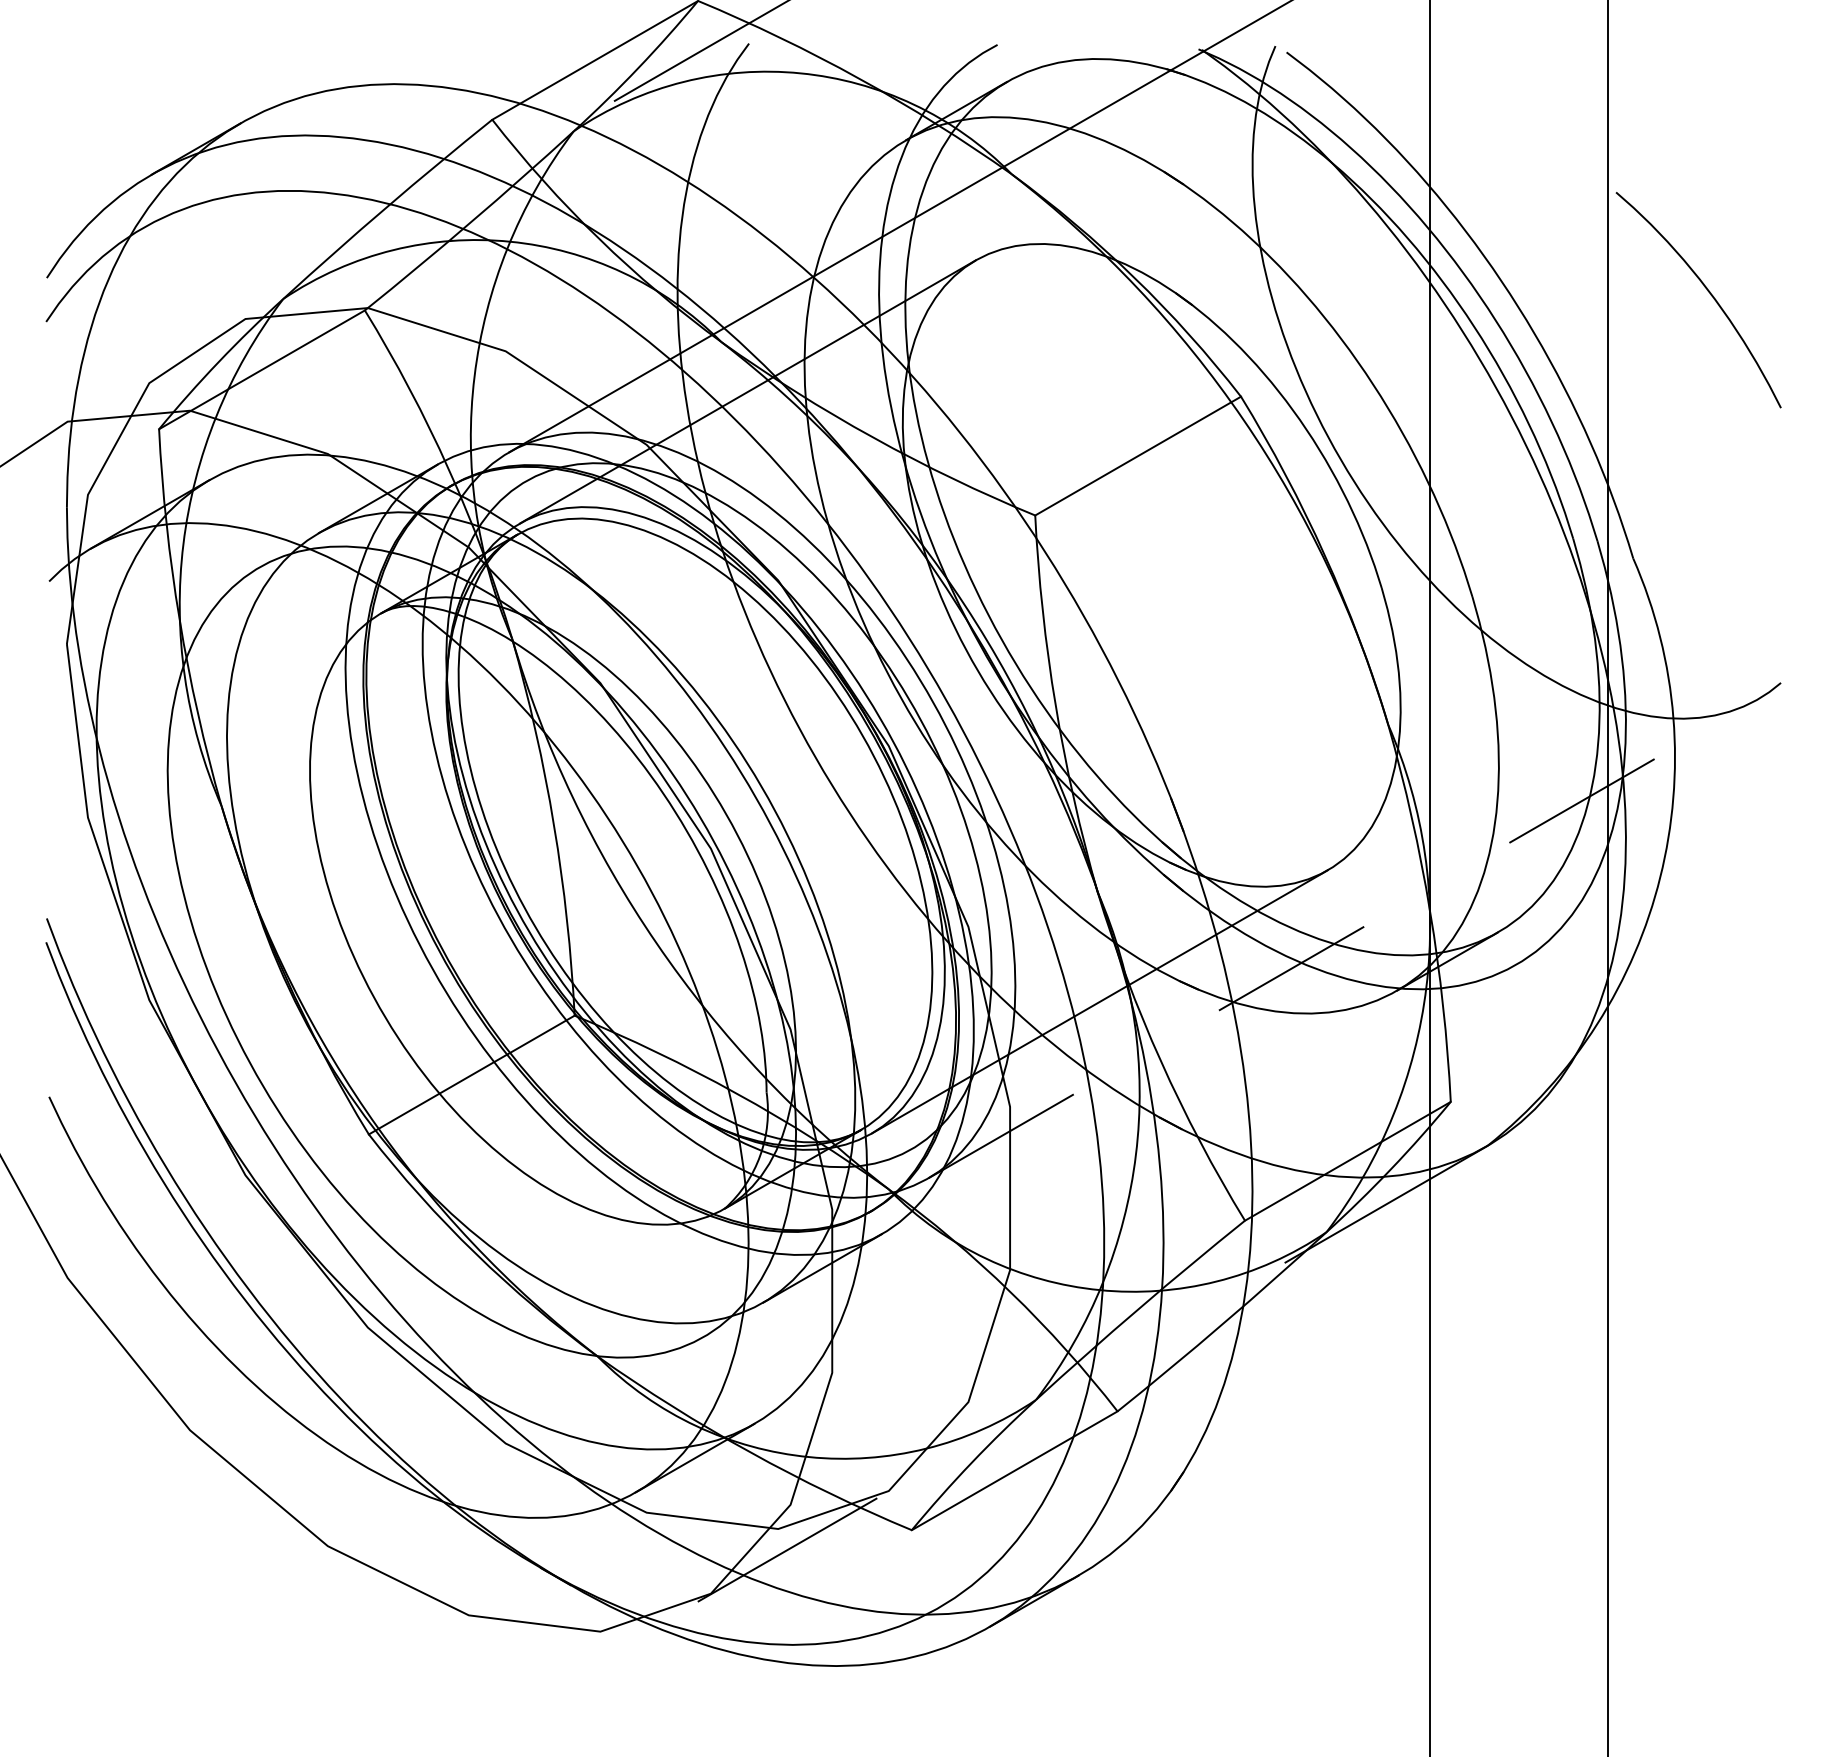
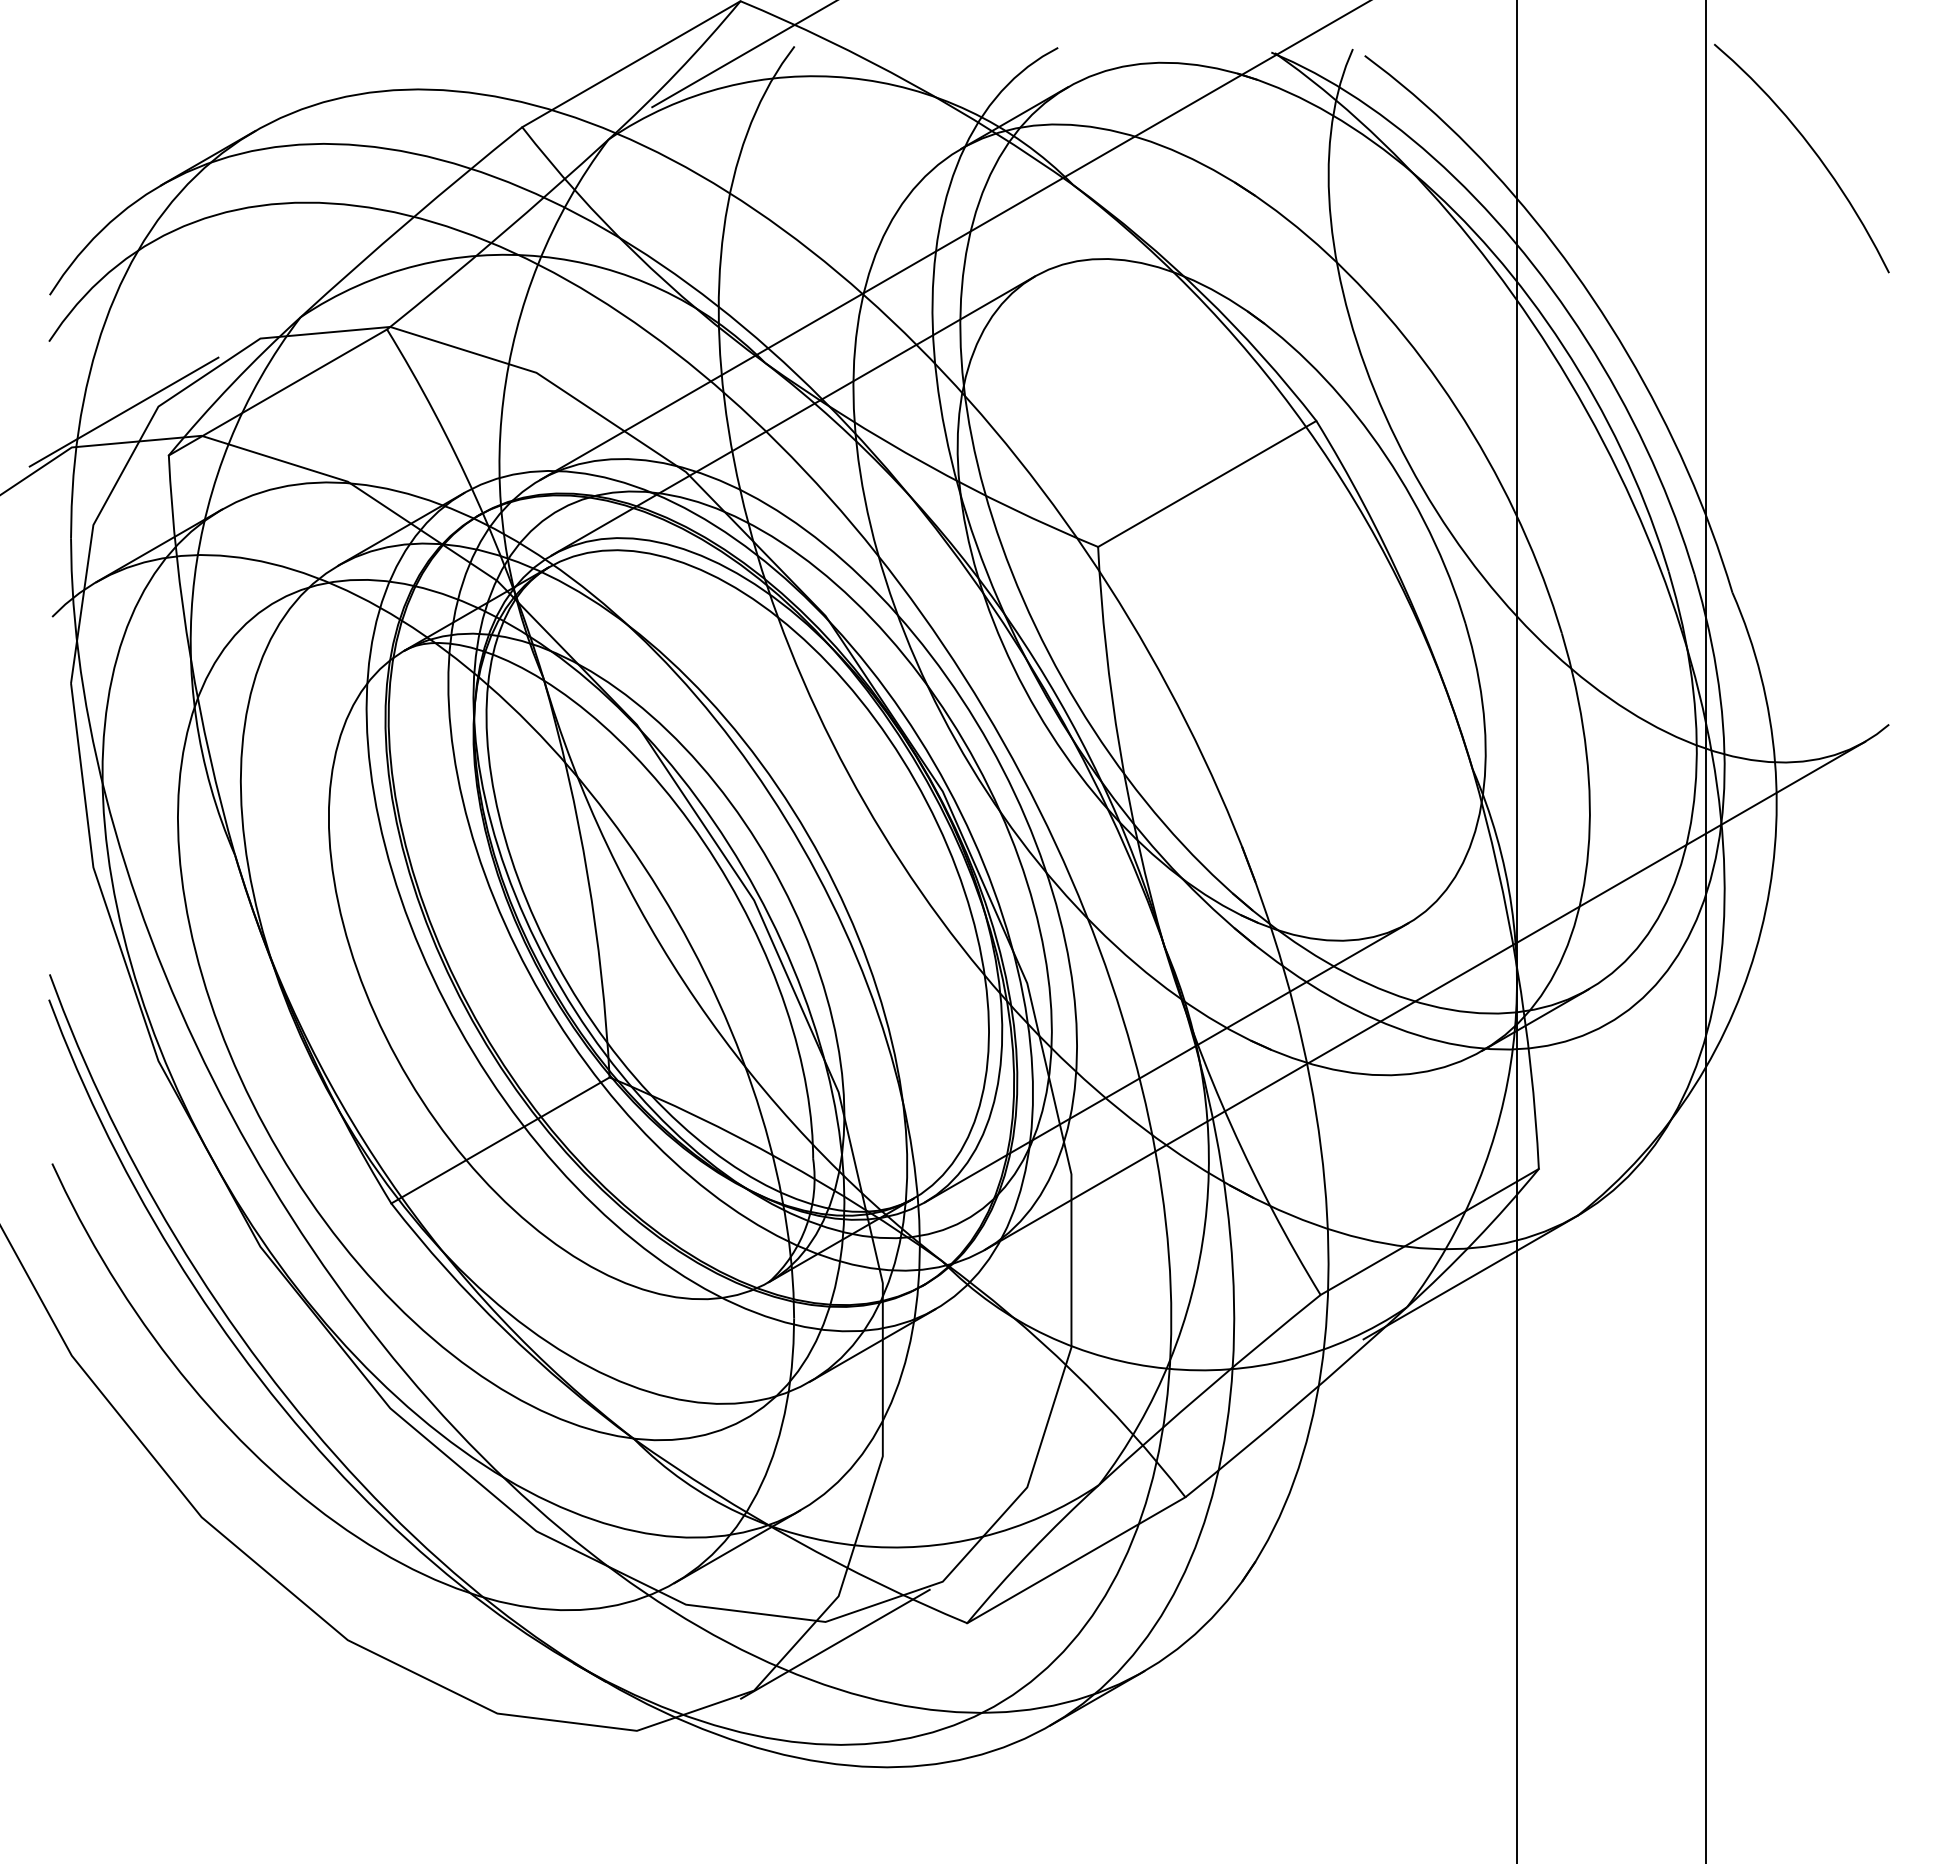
curve: (1709, 294) -> (1813, 152), moved
line: (116, 387) -> (123, 411), added
line: (1343, 938) -> (1425, 995), dashed -> solid

